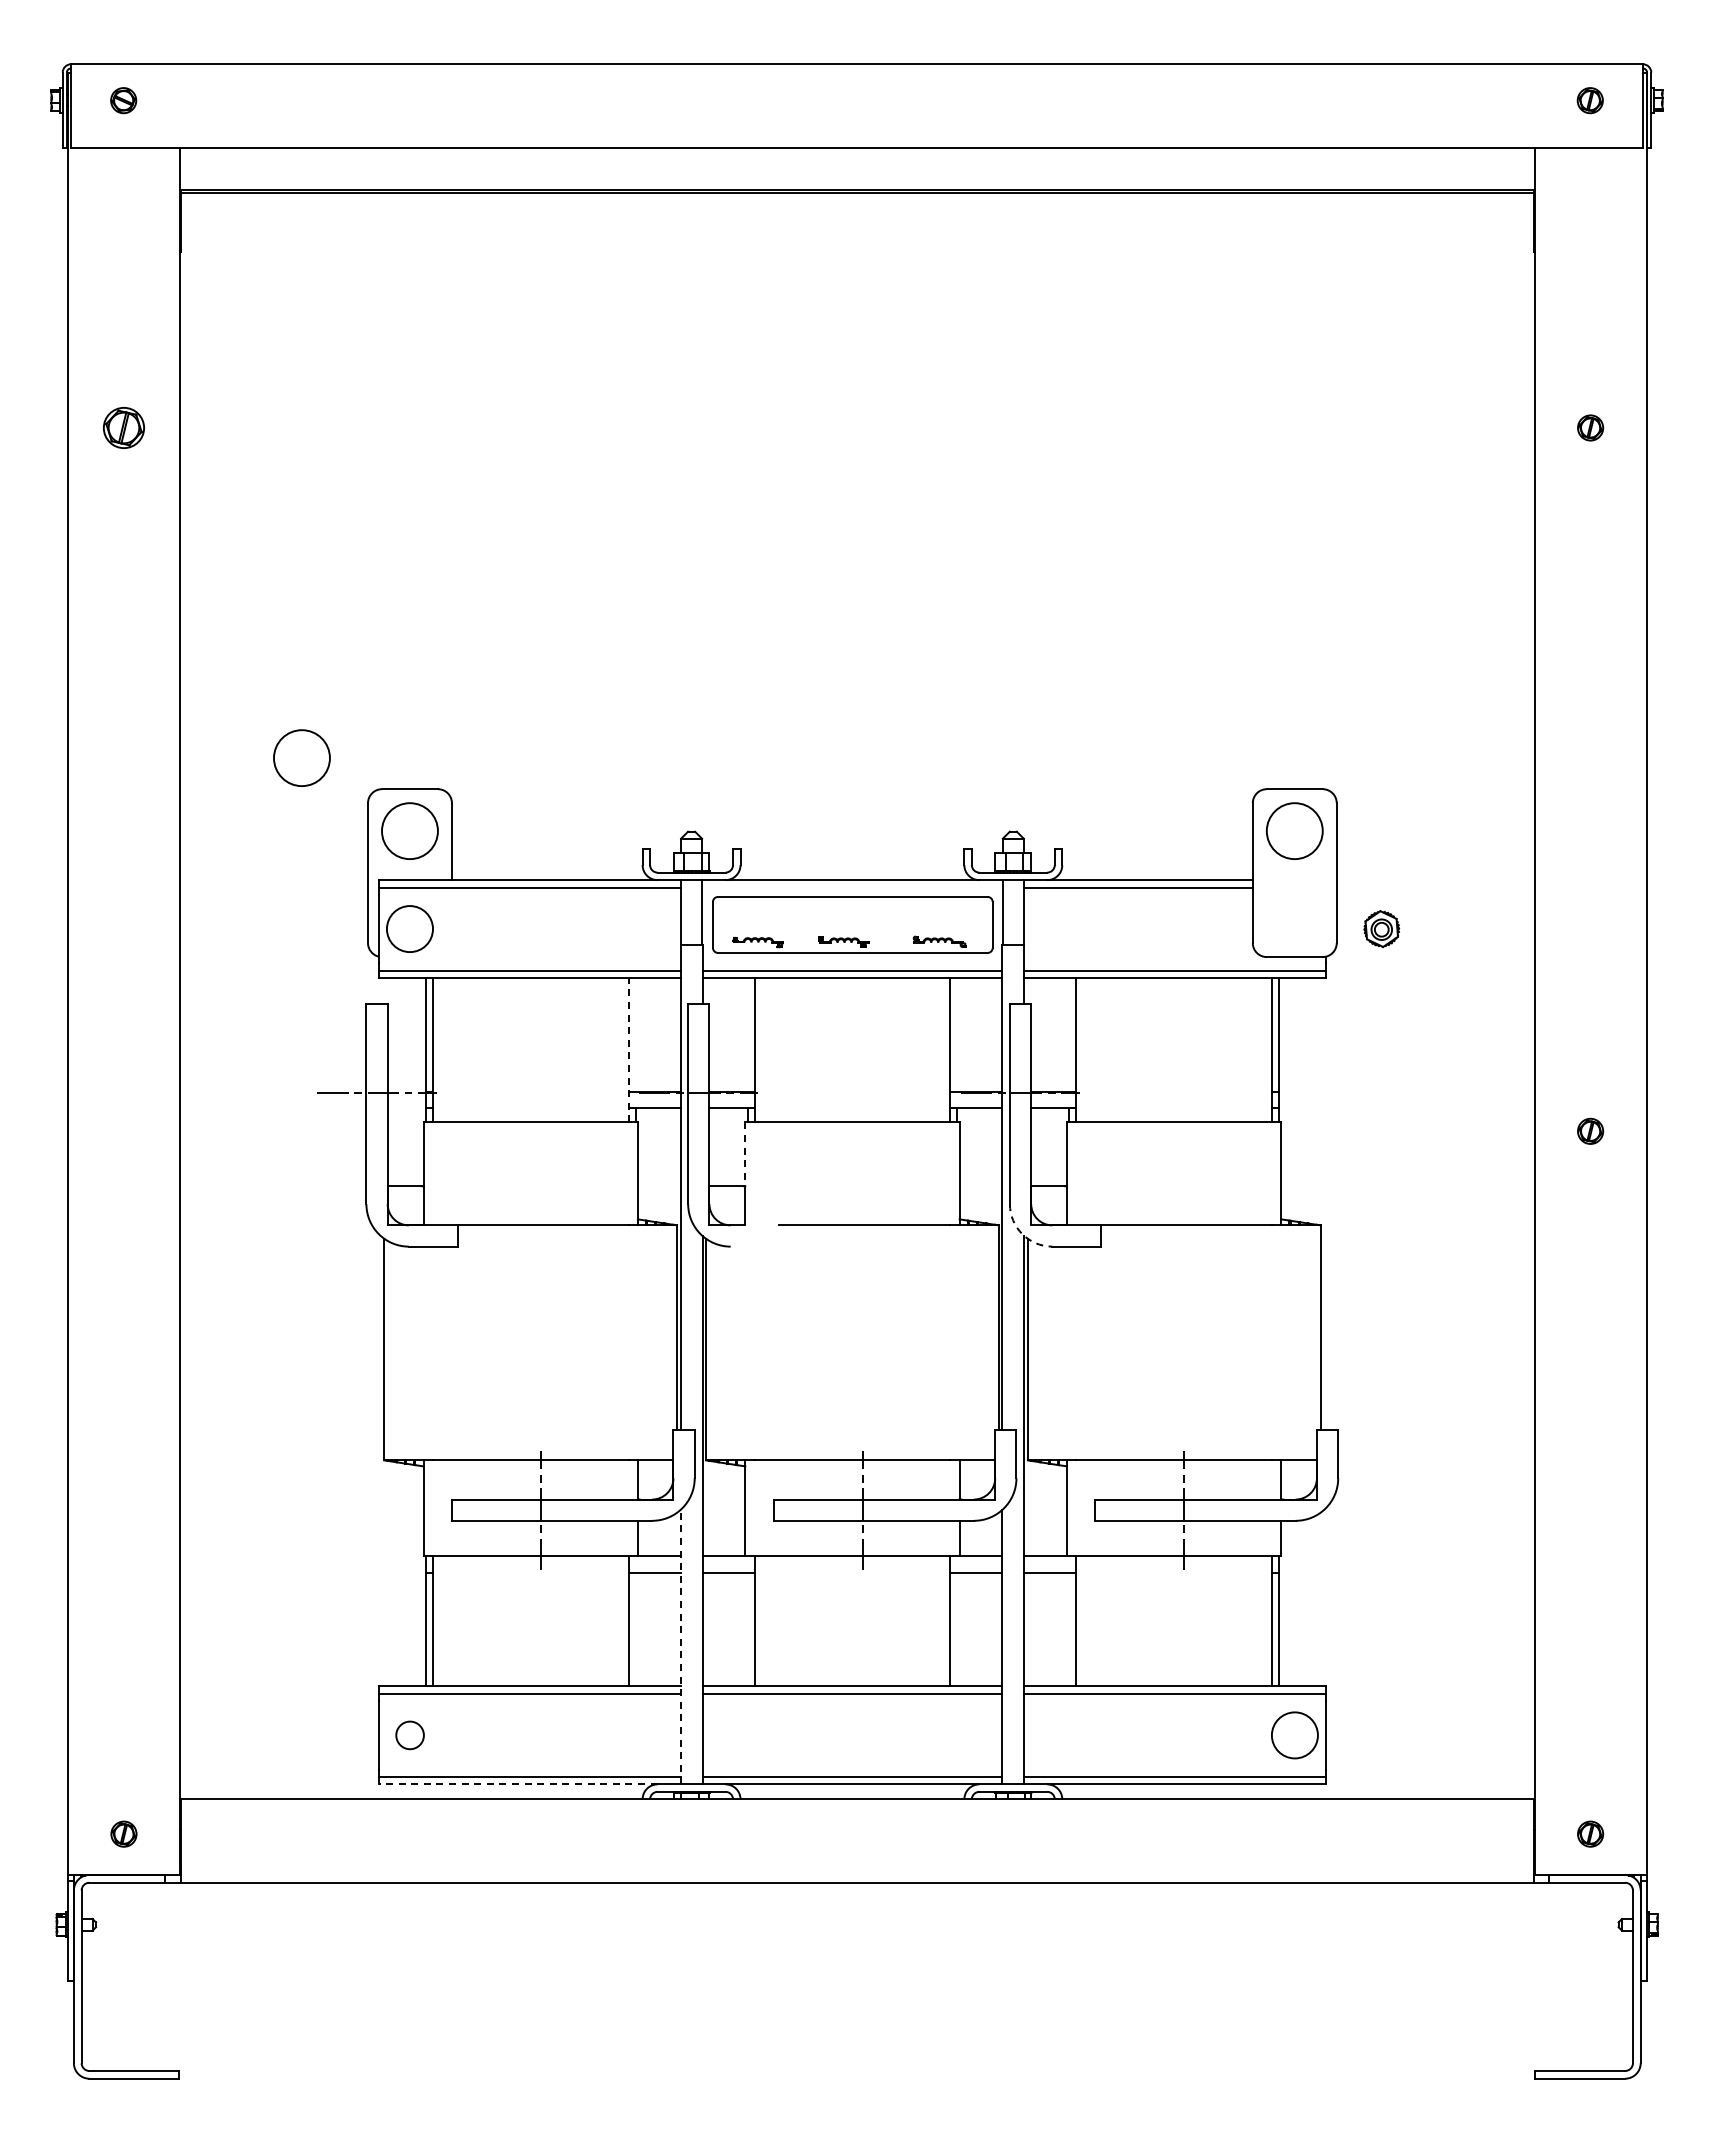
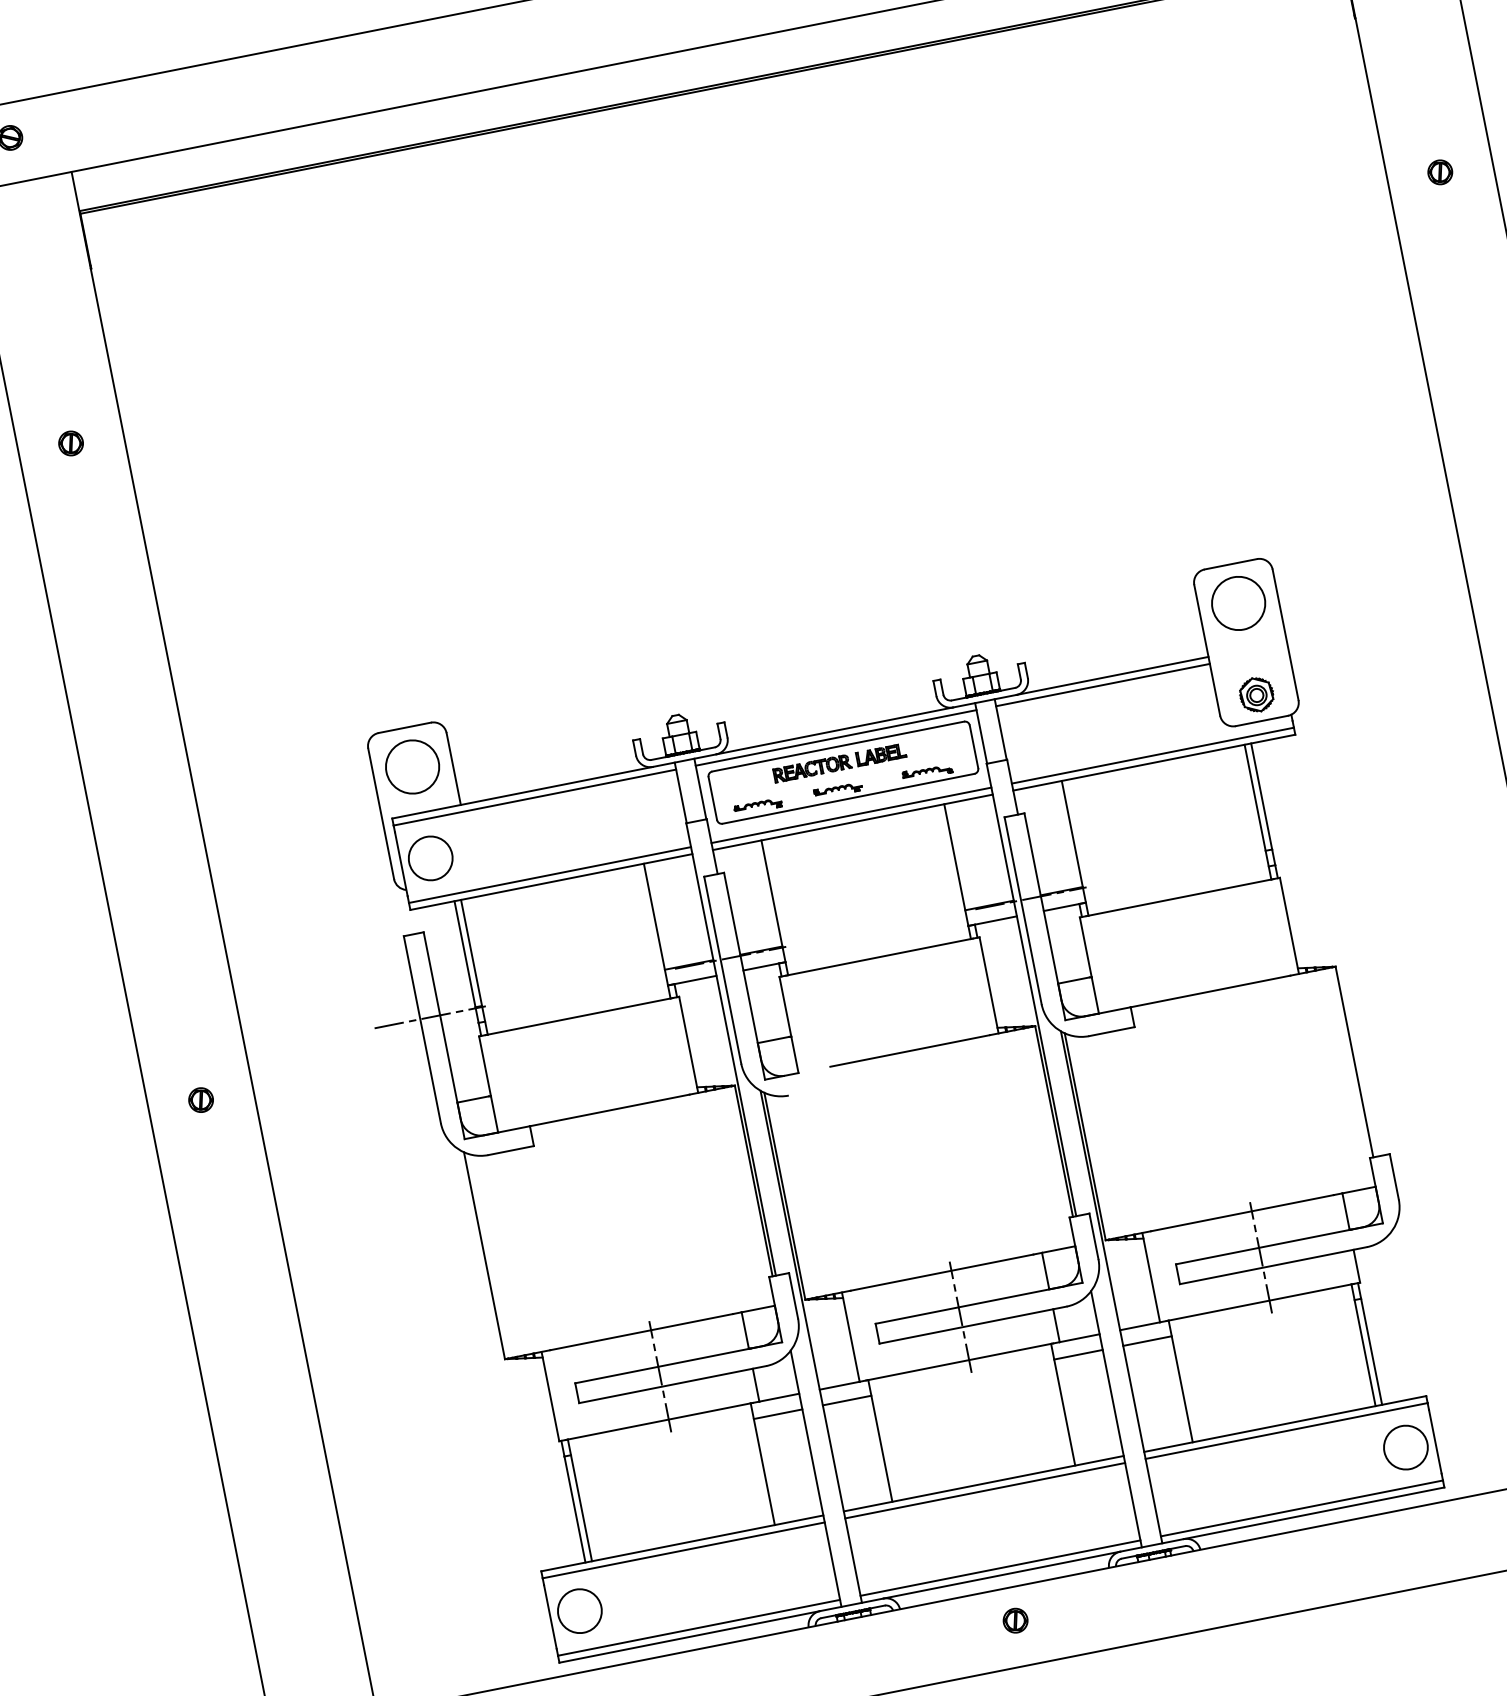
part: (123, 427) -> (70, 443), size x0.62
circle: (301, 757) -> (297, 718), removed
line: (852, 887) -> (836, 737), added
part: (850, 914) -> (839, 763), added
part: (1381, 929) -> (1256, 695), moved
line: (628, 1049) -> (656, 930), dashed -> solid
part: (123, 1130) -> (200, 1099), added
line: (745, 1154) -> (785, 1006), dashed -> solid
arc: (1022, 1234) -> (1059, 1030), dashed -> solid
line: (680, 1646) -> (815, 1478), dashed -> solid
circle: (410, 1735) -> (580, 1611), size x1.67
line: (518, 1784) -> (690, 1636), dashed -> solid
part: (856, 1833) -> (1014, 1620), added

